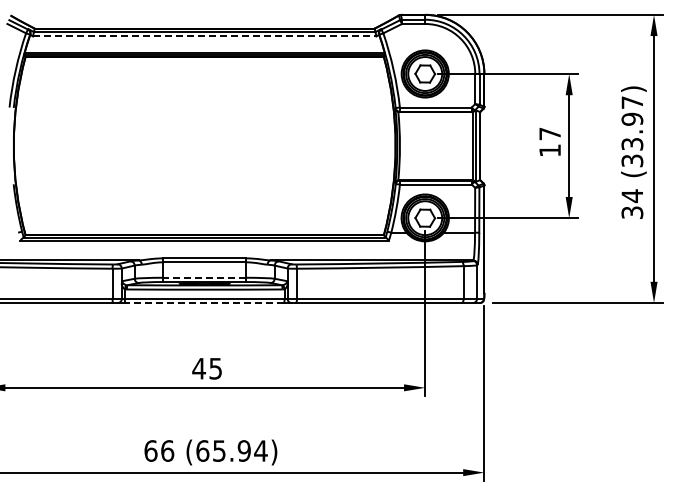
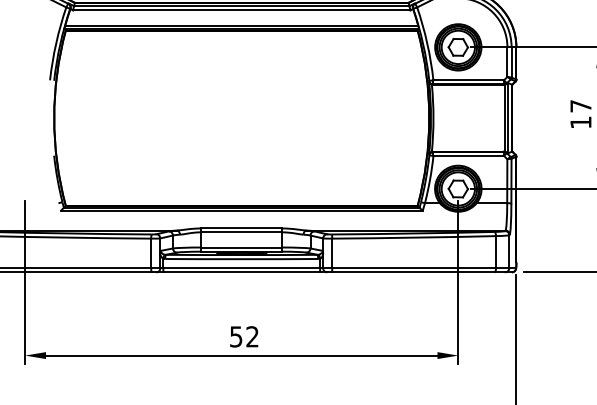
line: (204, 36) -> (241, 10), dashed -> solid
line: (204, 277) -> (241, 247), dashed -> solid
line: (204, 303) -> (241, 272), dashed -> solid
text: (206, 368) -> (243, 336), 45 -> 52

